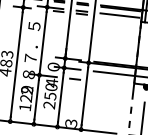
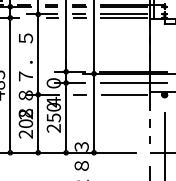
line: (119, 18) -> (124, 17), added
line: (112, 83) -> (124, 94), added
text: (25, 98) -> (25, 123), 129 -> 208

